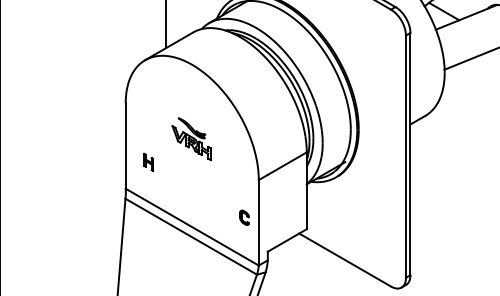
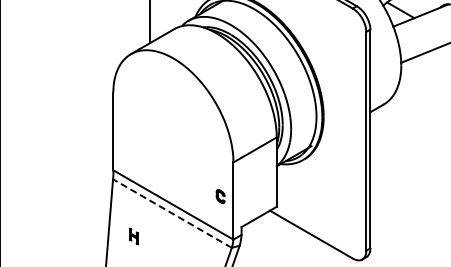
part: (191, 139) -> (172, 125), removed
part: (148, 162) -> (133, 236), moved
line: (191, 236) -> (172, 213), solid -> dashed

